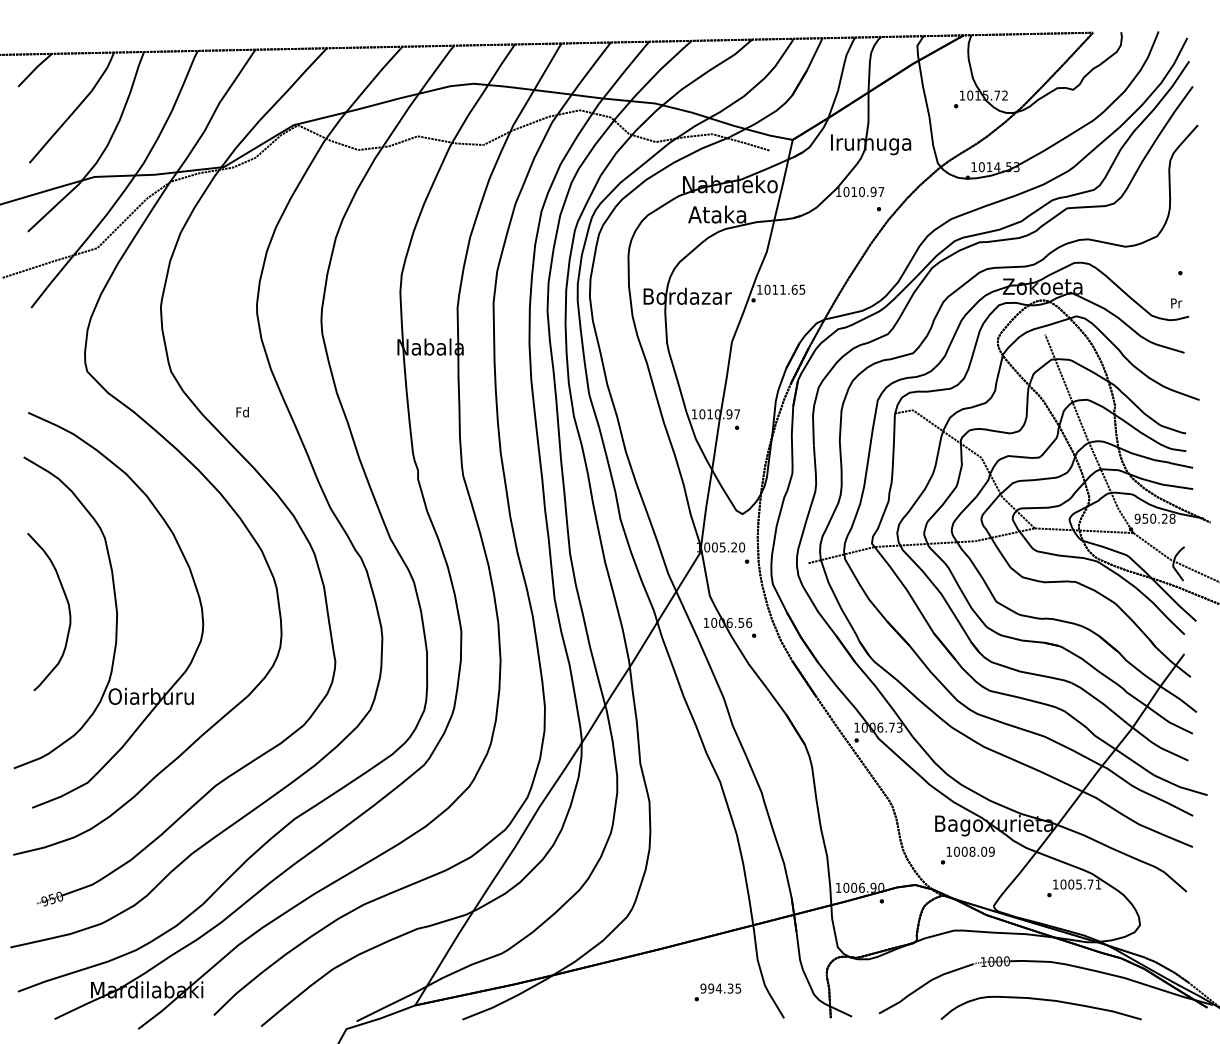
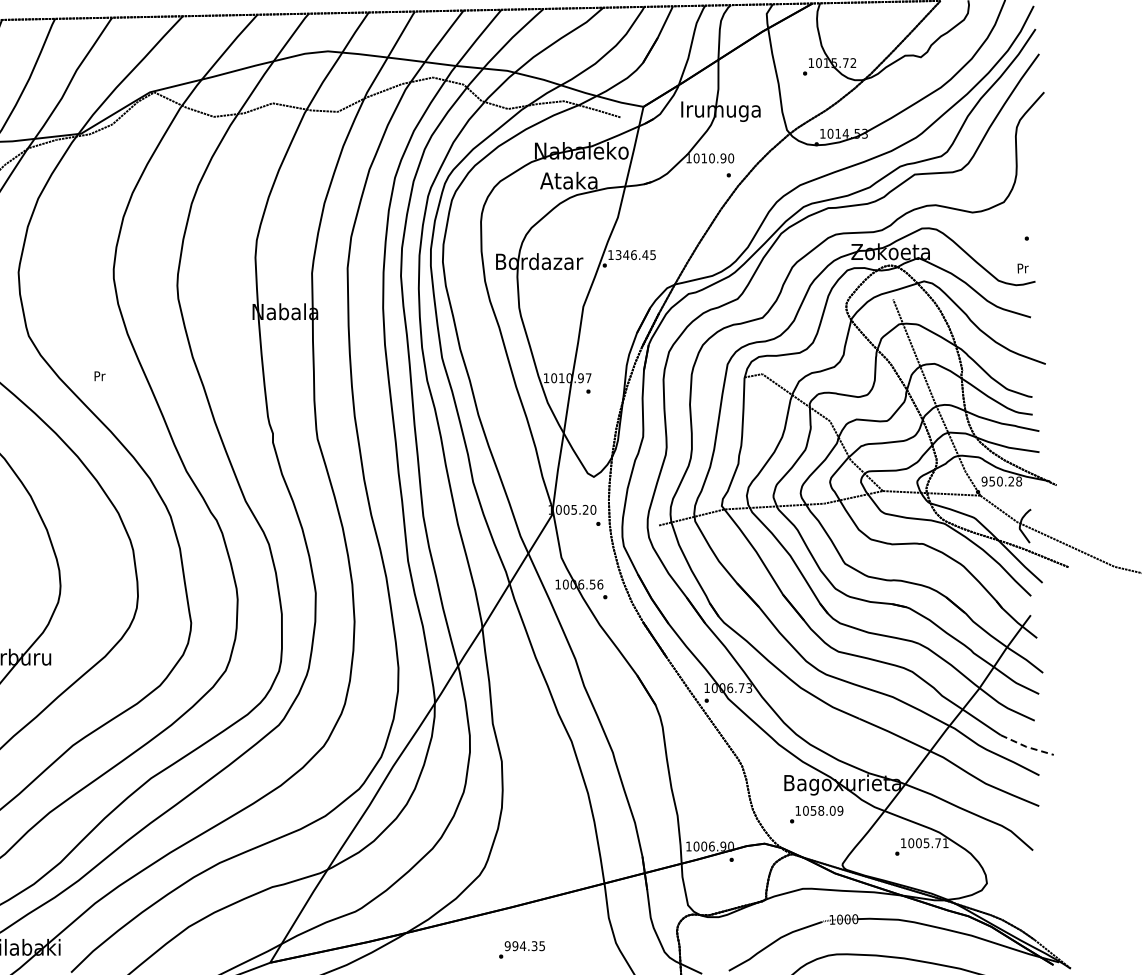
text: (881, 192) -> (731, 158), 1010.97 -> 1010.90
text: (780, 289) -> (631, 254), 1011.65 -> 1346.45
text: (242, 412) -> (99, 376), Fd -> Pr
line: (1179, 787) -> (1025, 747), solid -> dashed
text: (964, 851) -> (813, 810), 1008.09 -> 1058.09
text: (717, 992) -> (521, 949), moved

